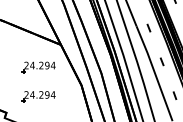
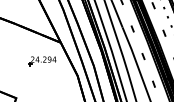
part: (38, 97) -> (42, 85), removed

